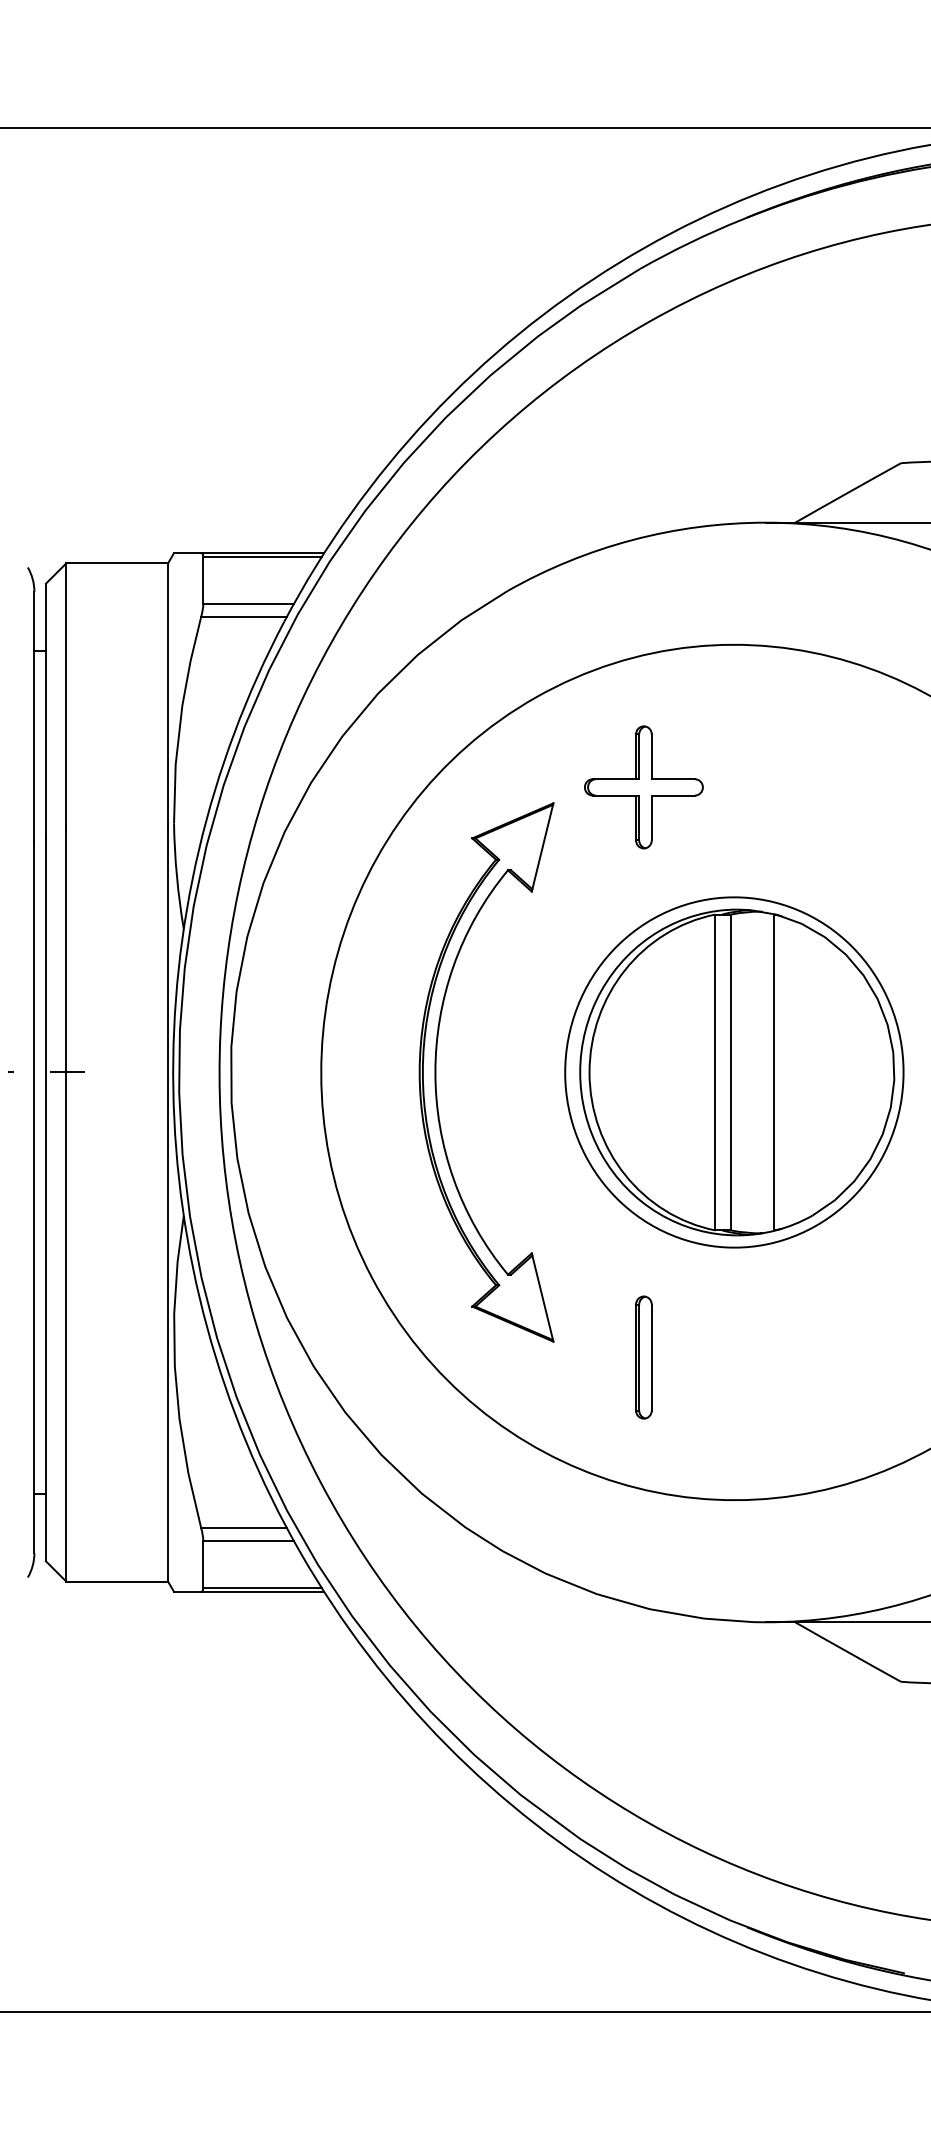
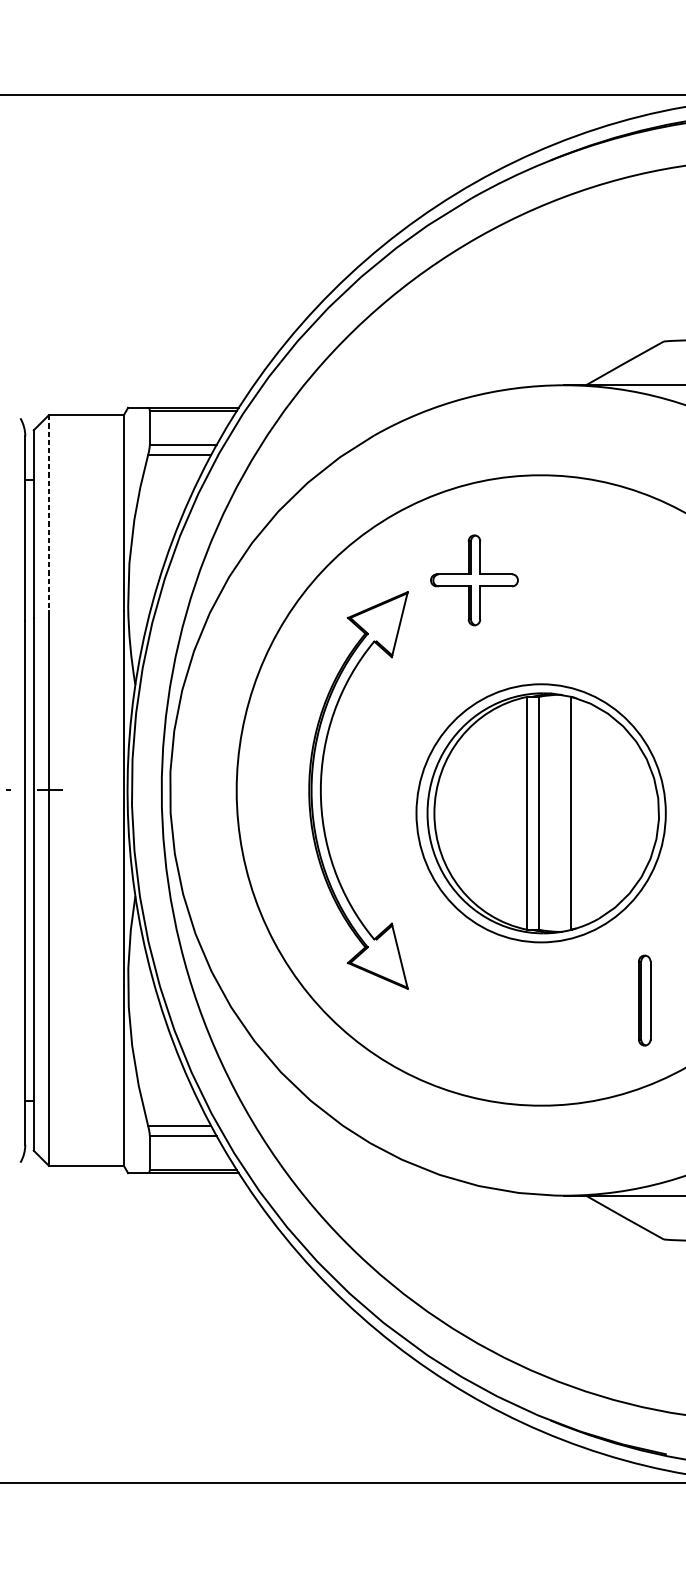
line: (66, 695) -> (48, 512), solid -> dashed
part: (734, 1072) -> (541, 813), moved
part: (643, 1357) -> (644, 1000), moved

